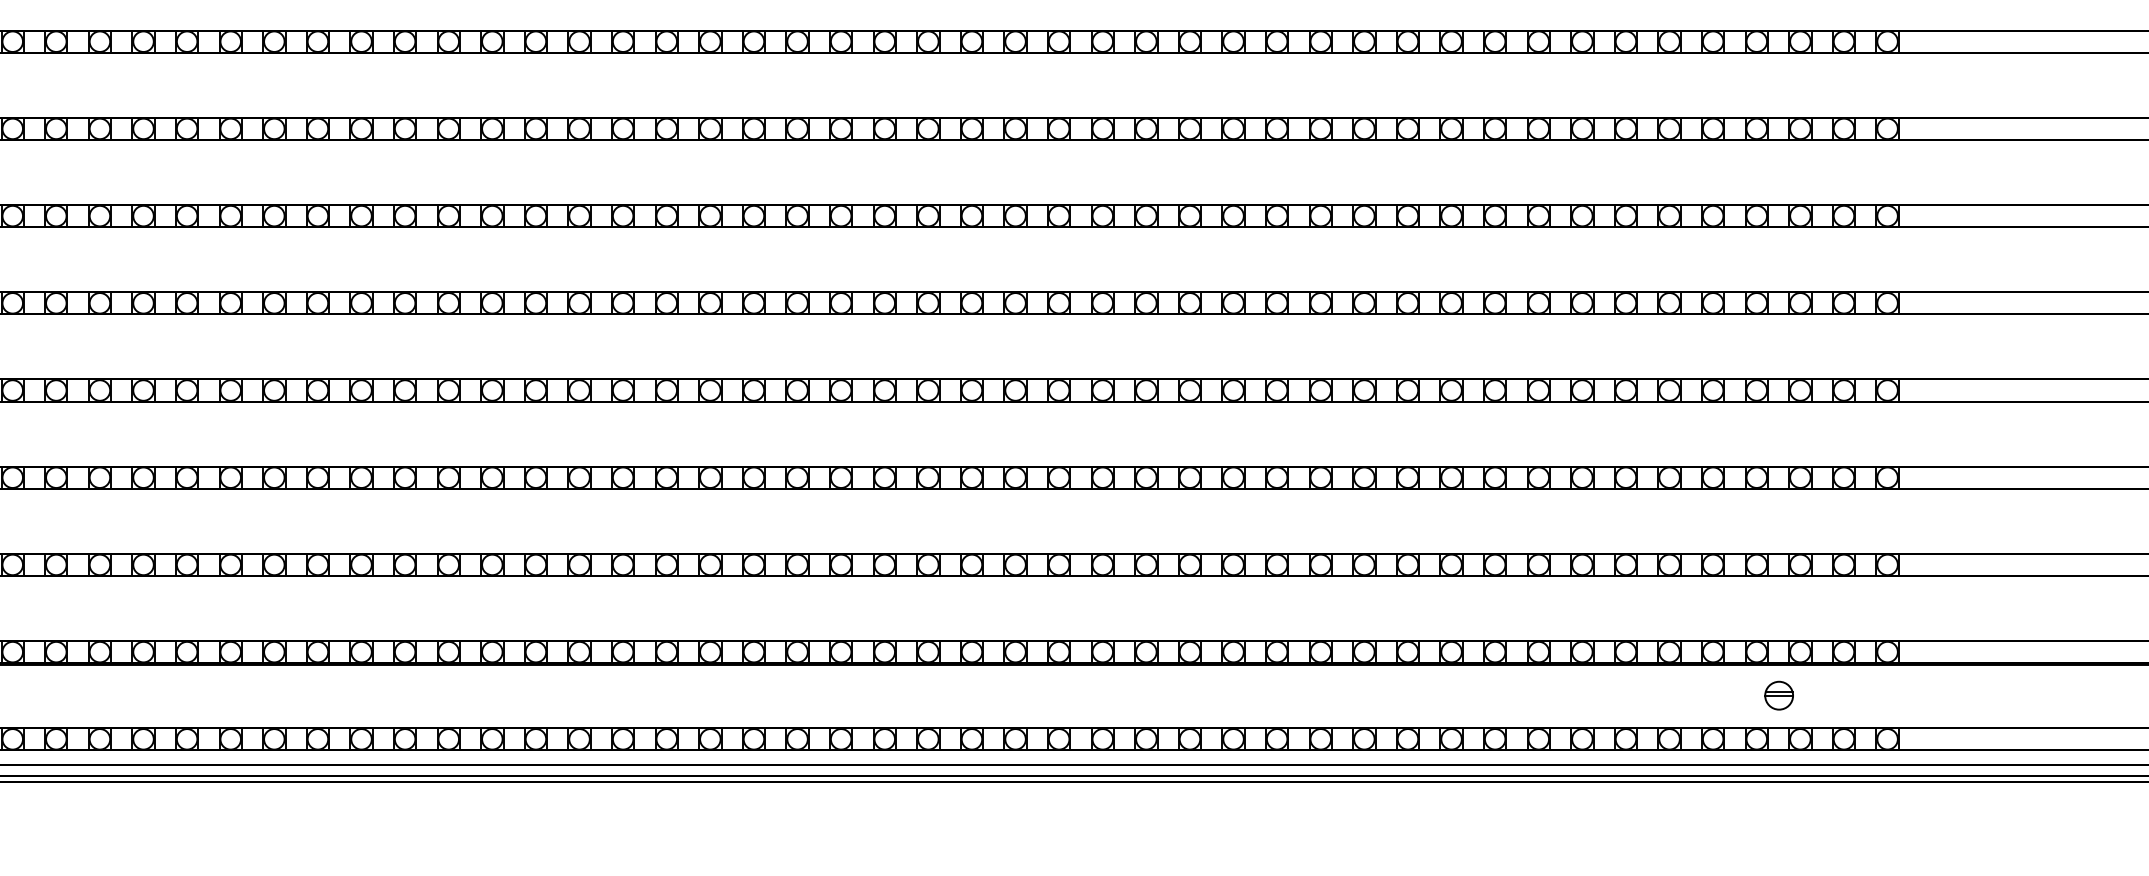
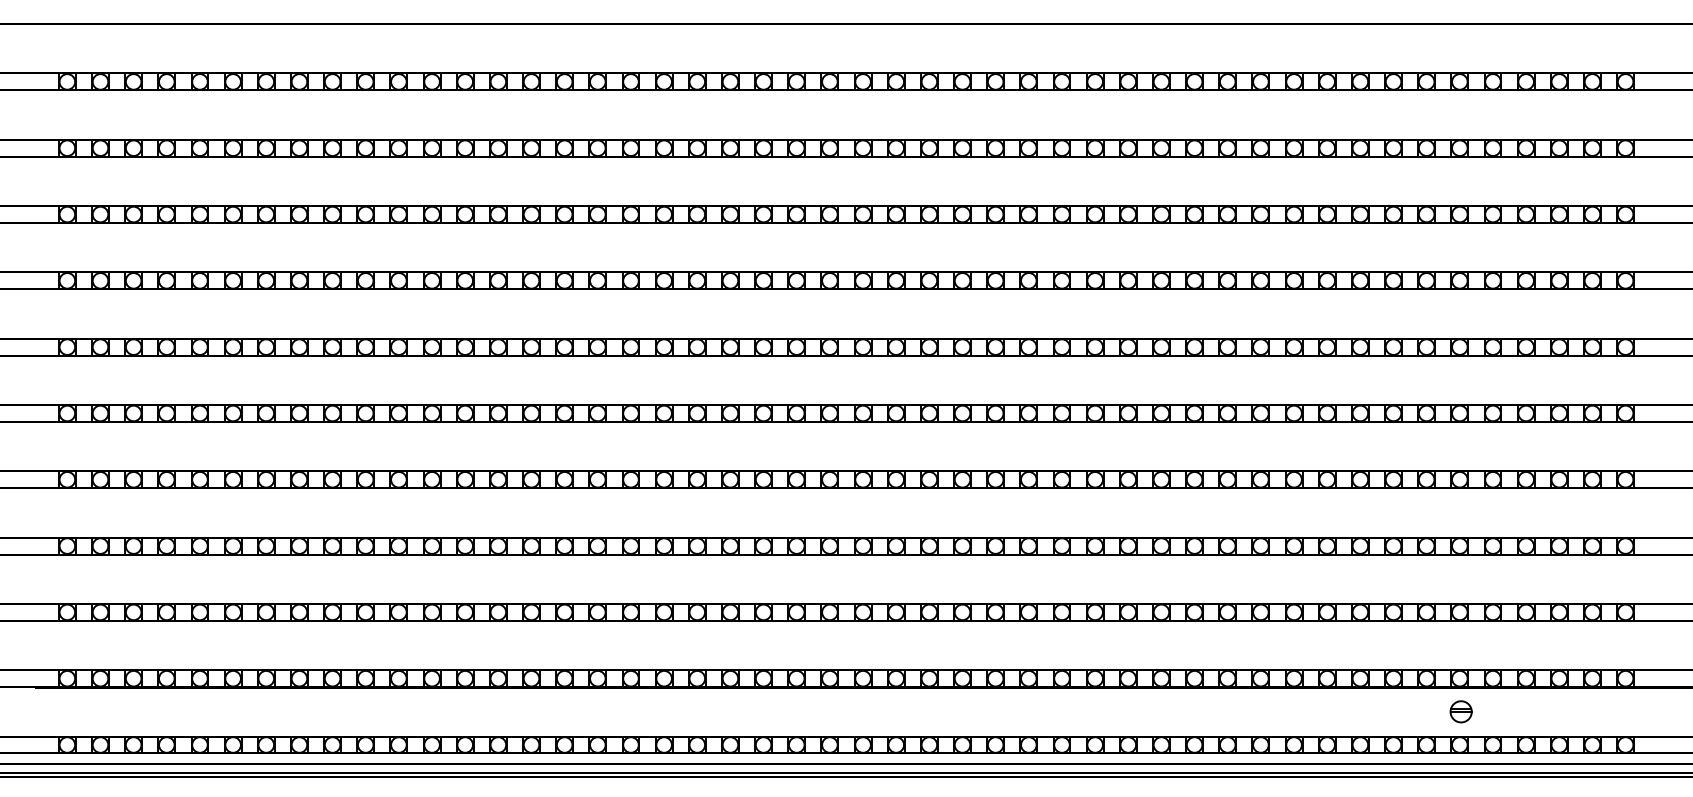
part: (1778, 695) -> (1460, 711), moved

